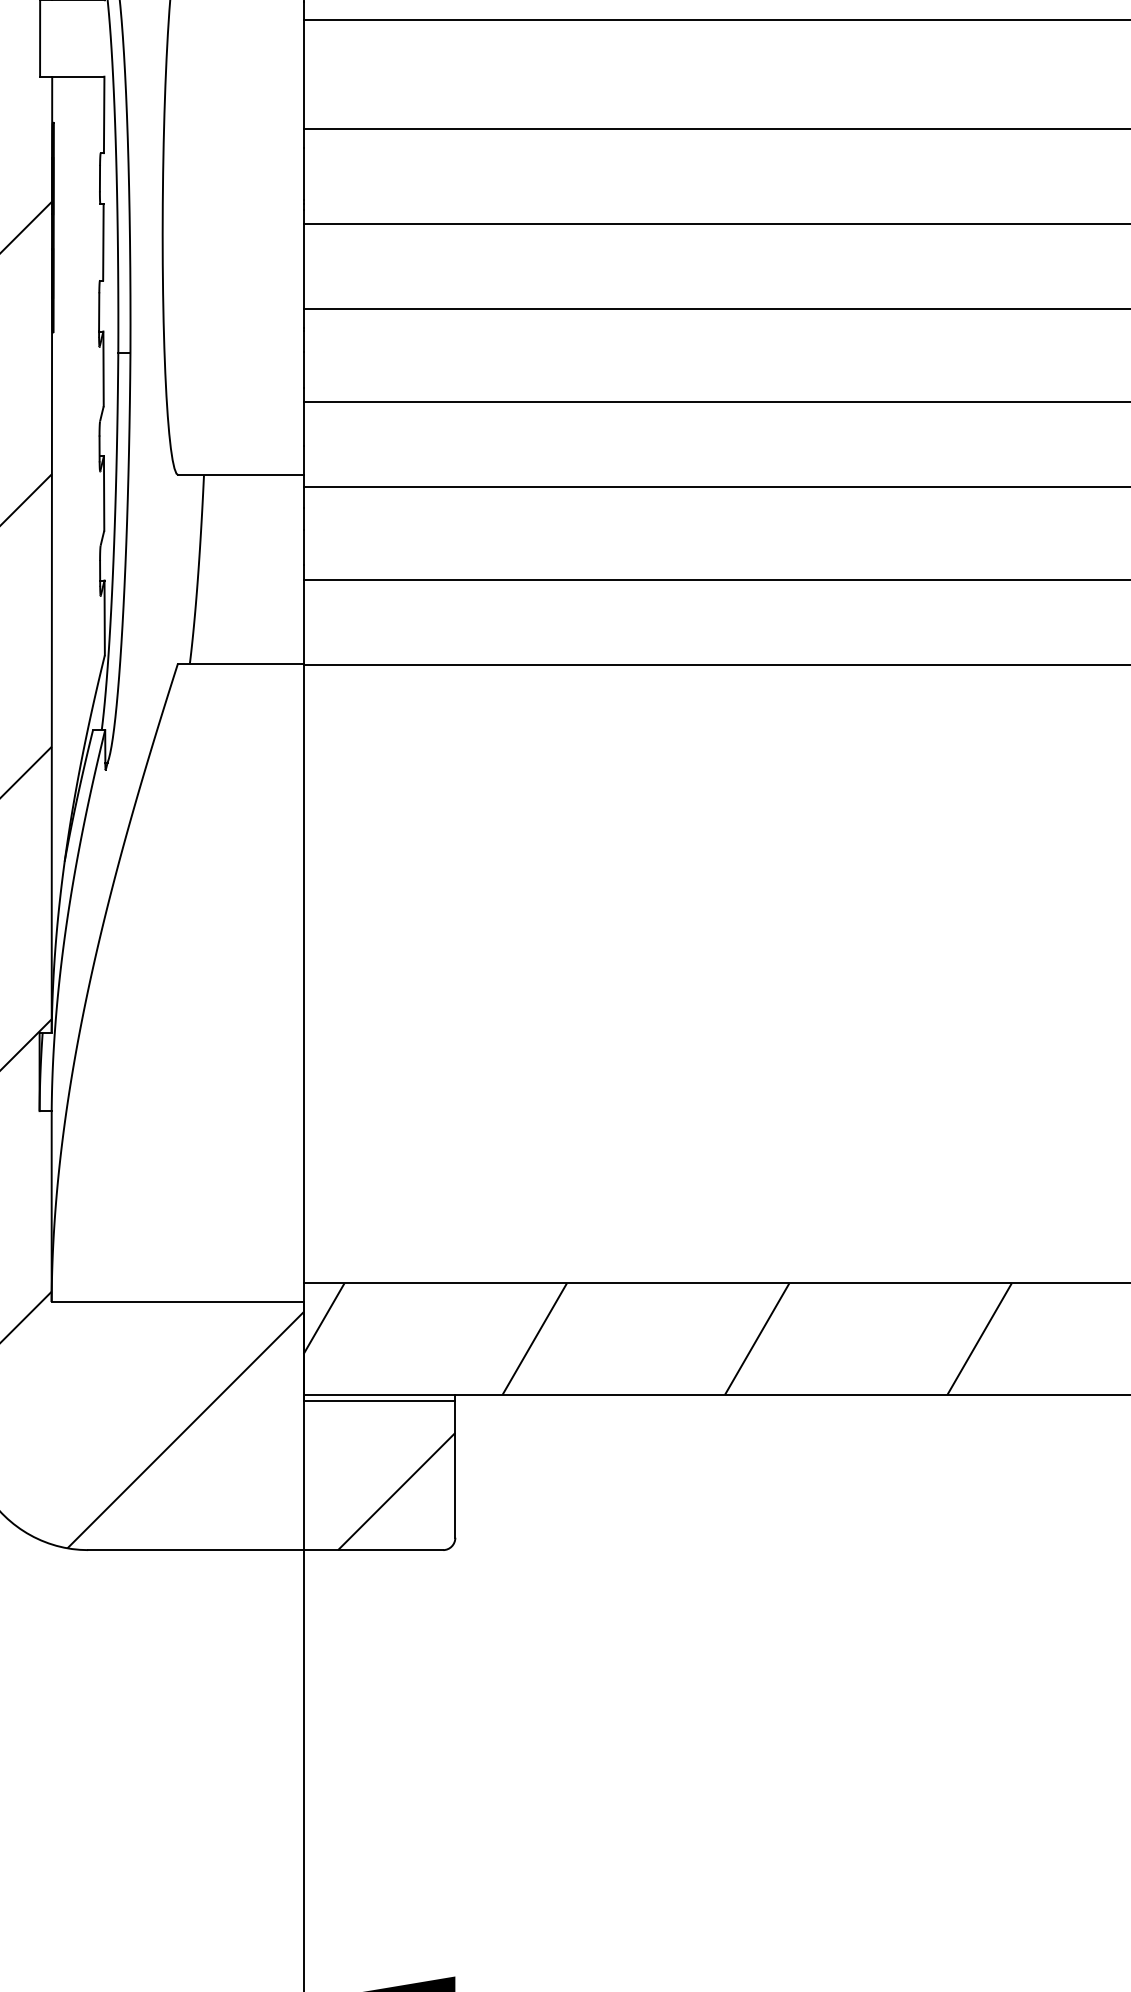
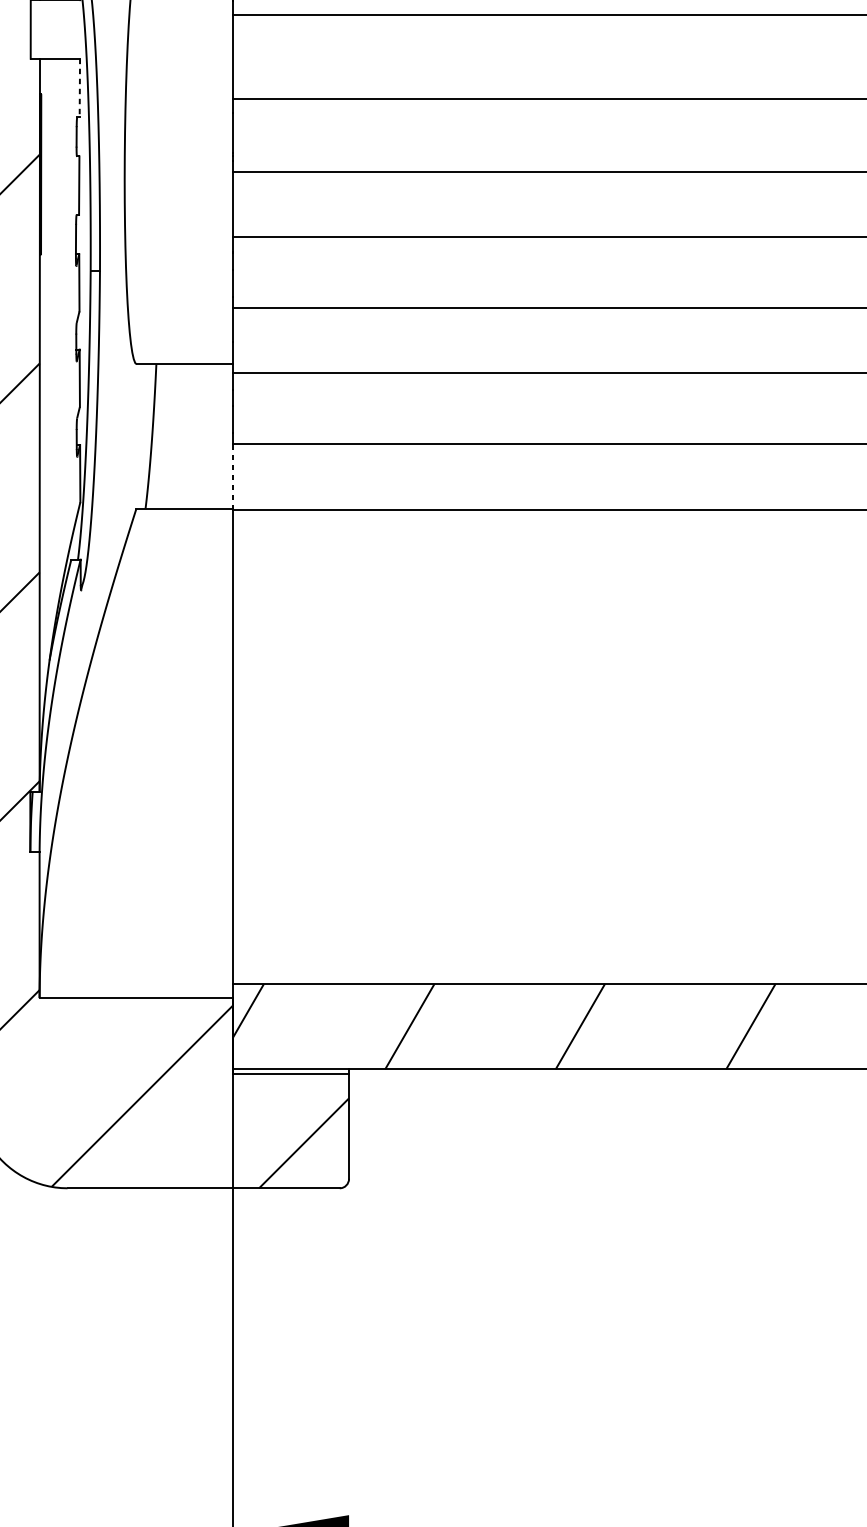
line: (104, 115) -> (80, 88), solid -> dashed
line: (303, 622) -> (232, 477), solid -> dashed

